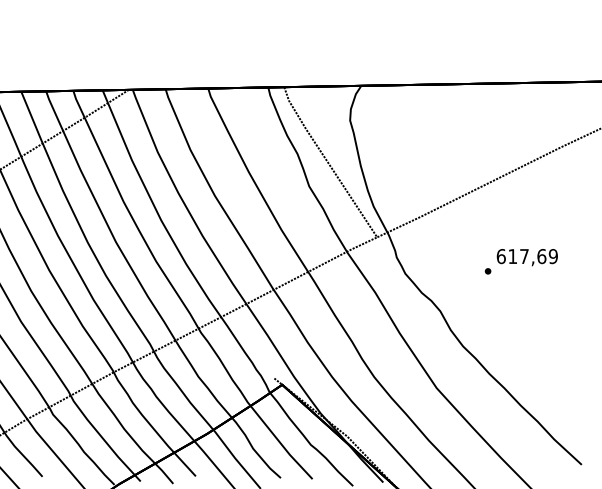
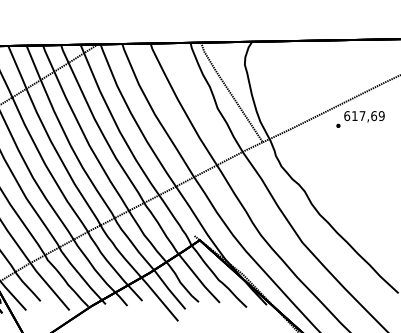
text: (521, 261) -> (360, 119), moved

